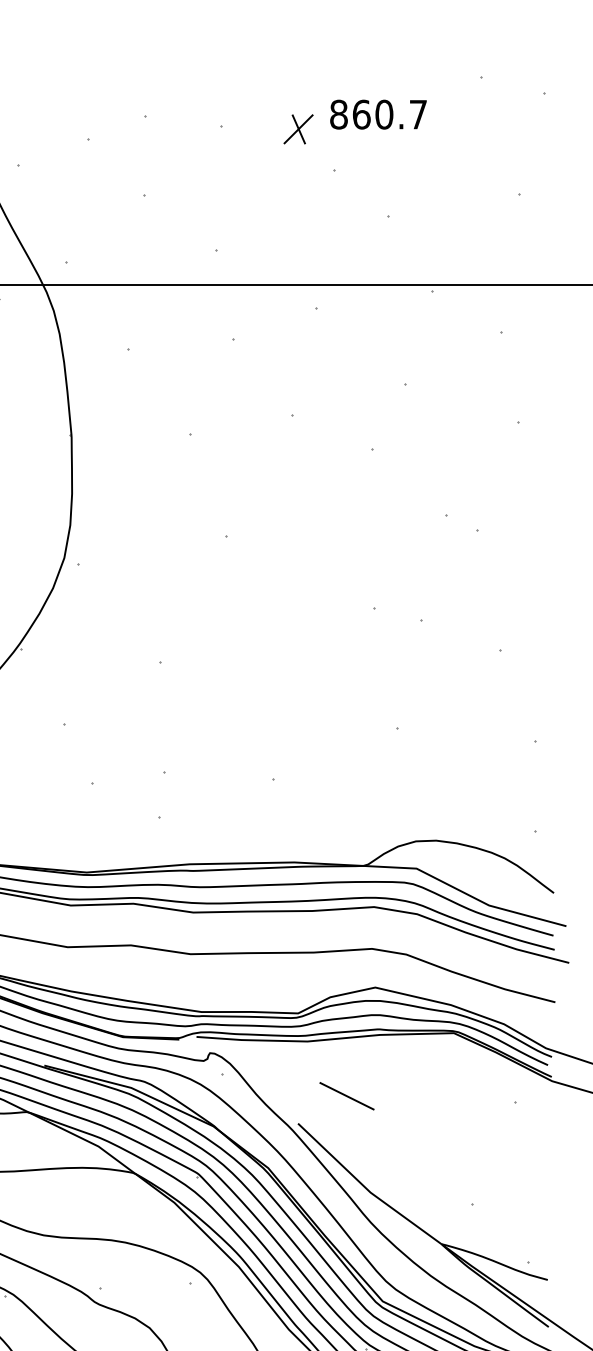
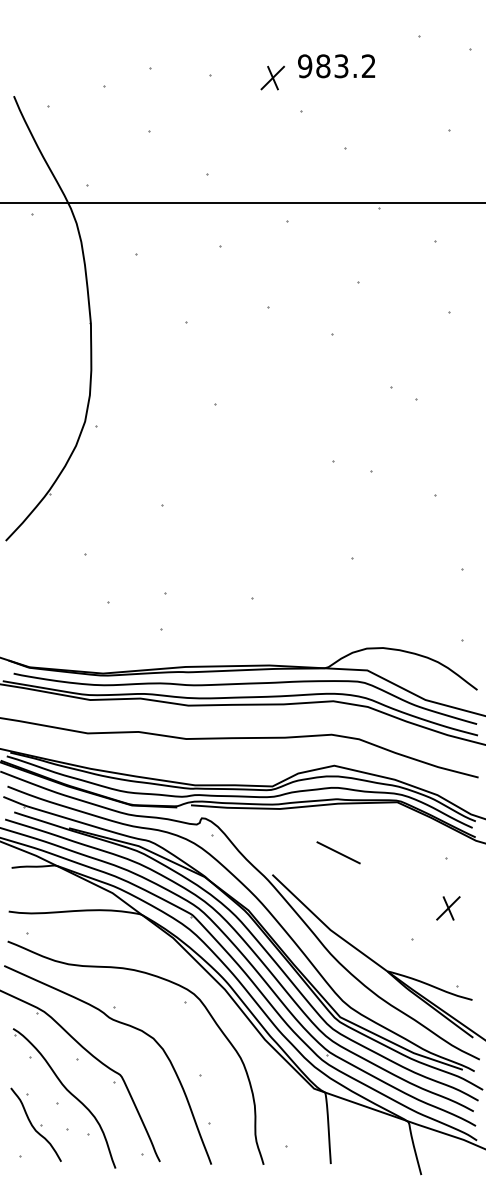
text: (378, 114) -> (336, 66), 860.7 -> 983.2
line: (346, 1095) -> (338, 852), moved
part: (517, 1165) -> (448, 908), added

